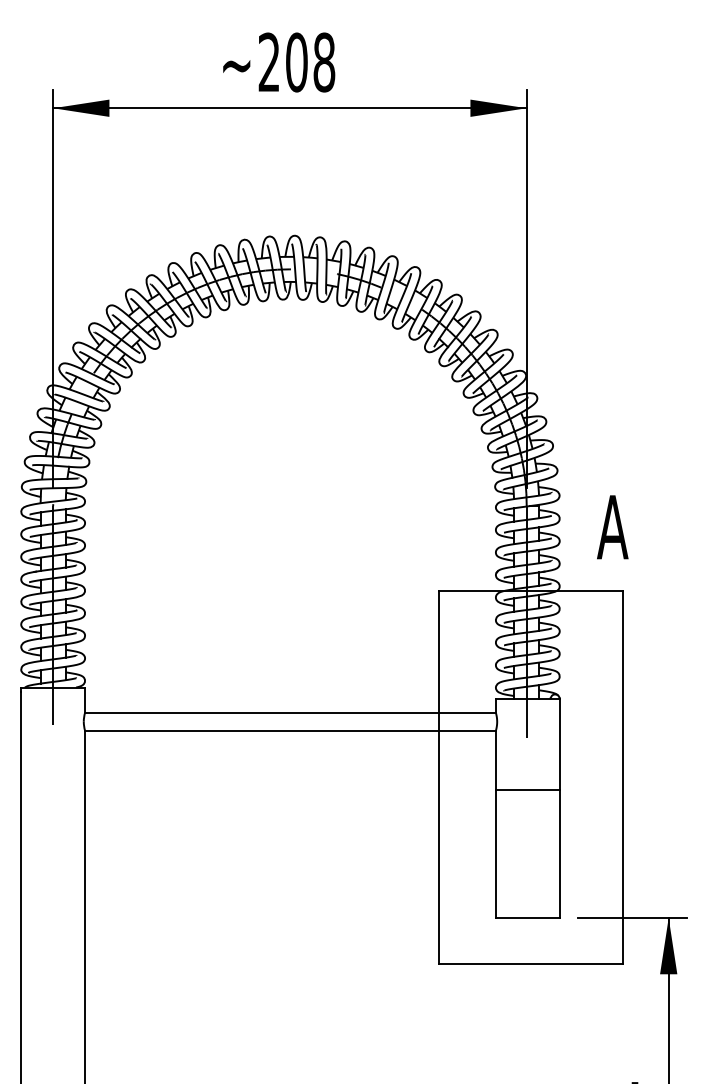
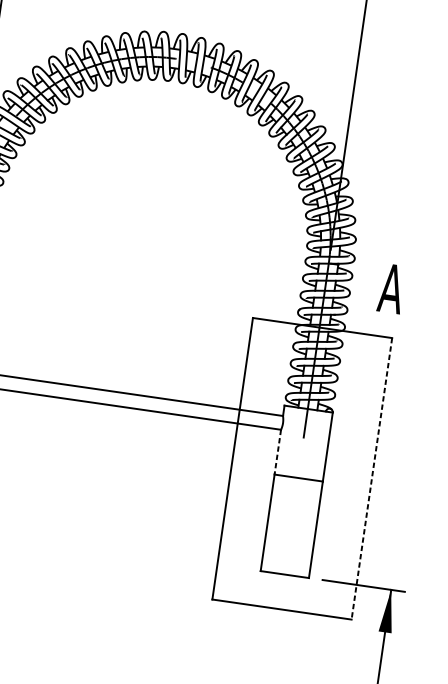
line: (495, 760) -> (277, 452), solid -> dashed
line: (622, 778) -> (371, 479), solid -> dashed

